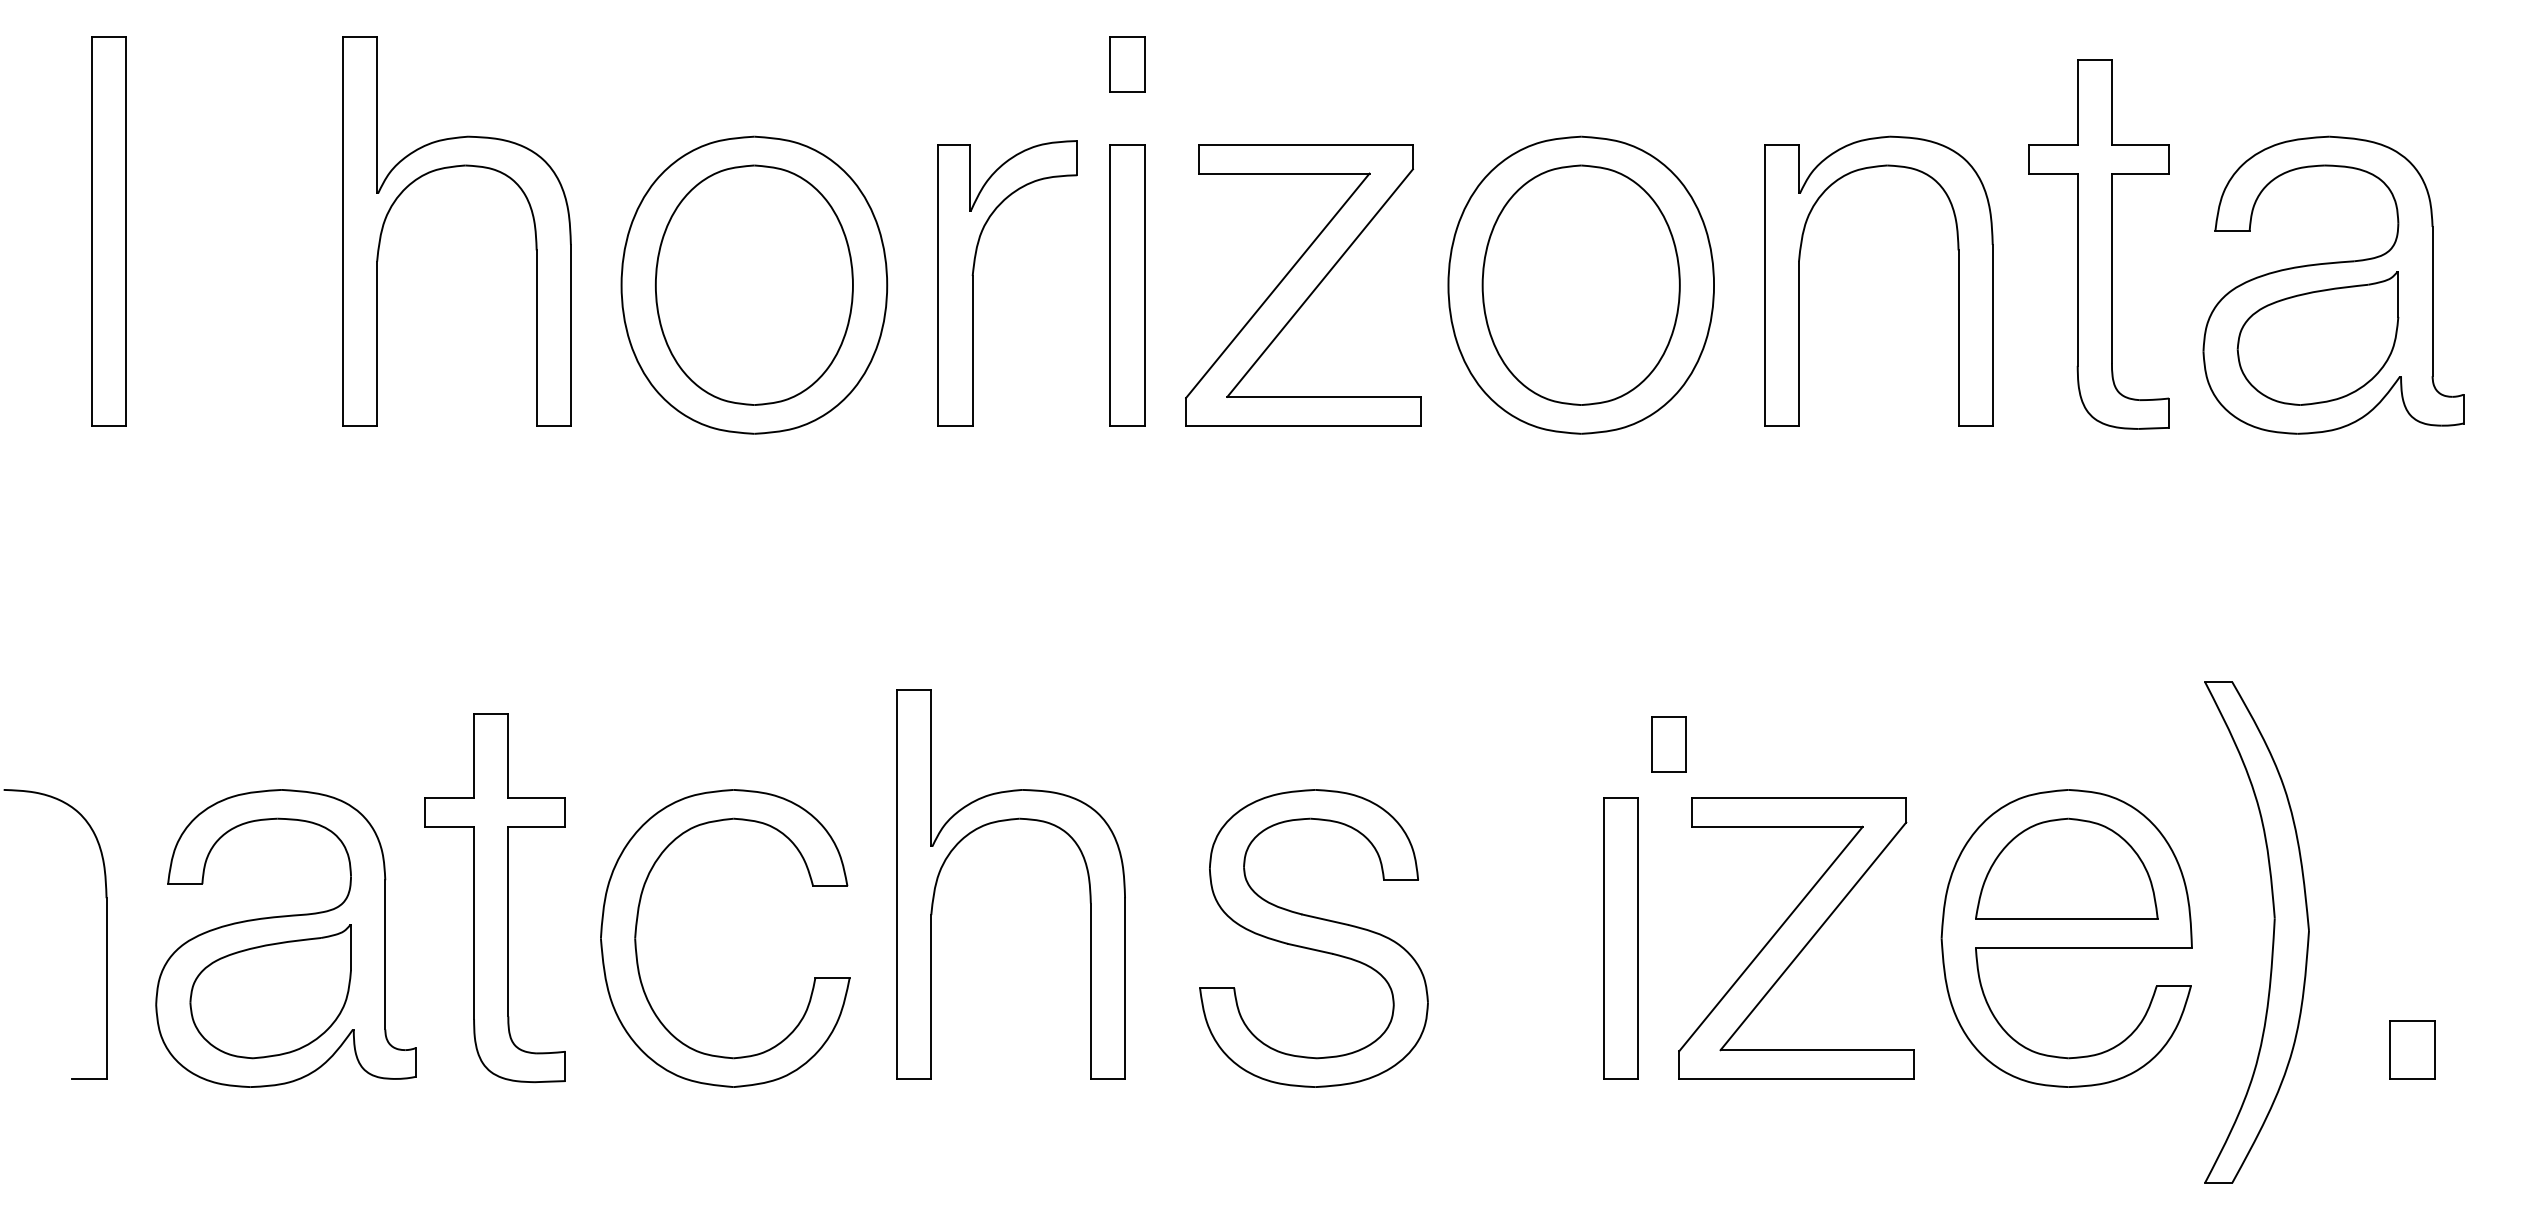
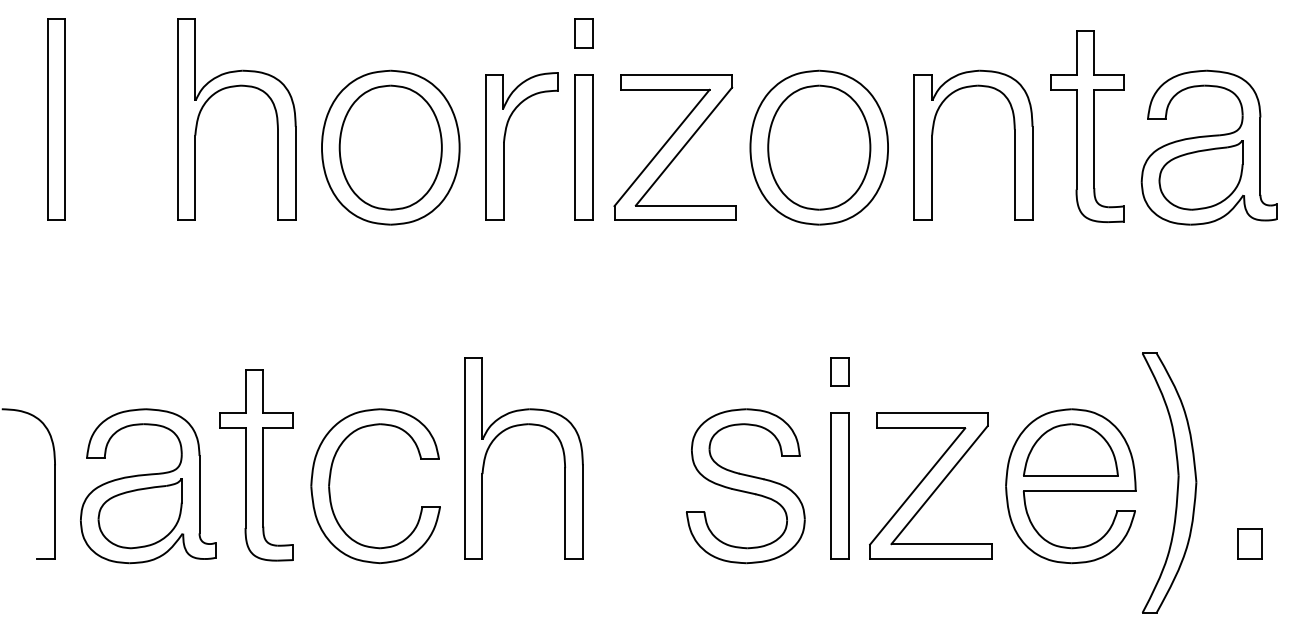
part: (1668, 744) -> (839, 371), moved
part: (1313, 939) -> (745, 486), moved

